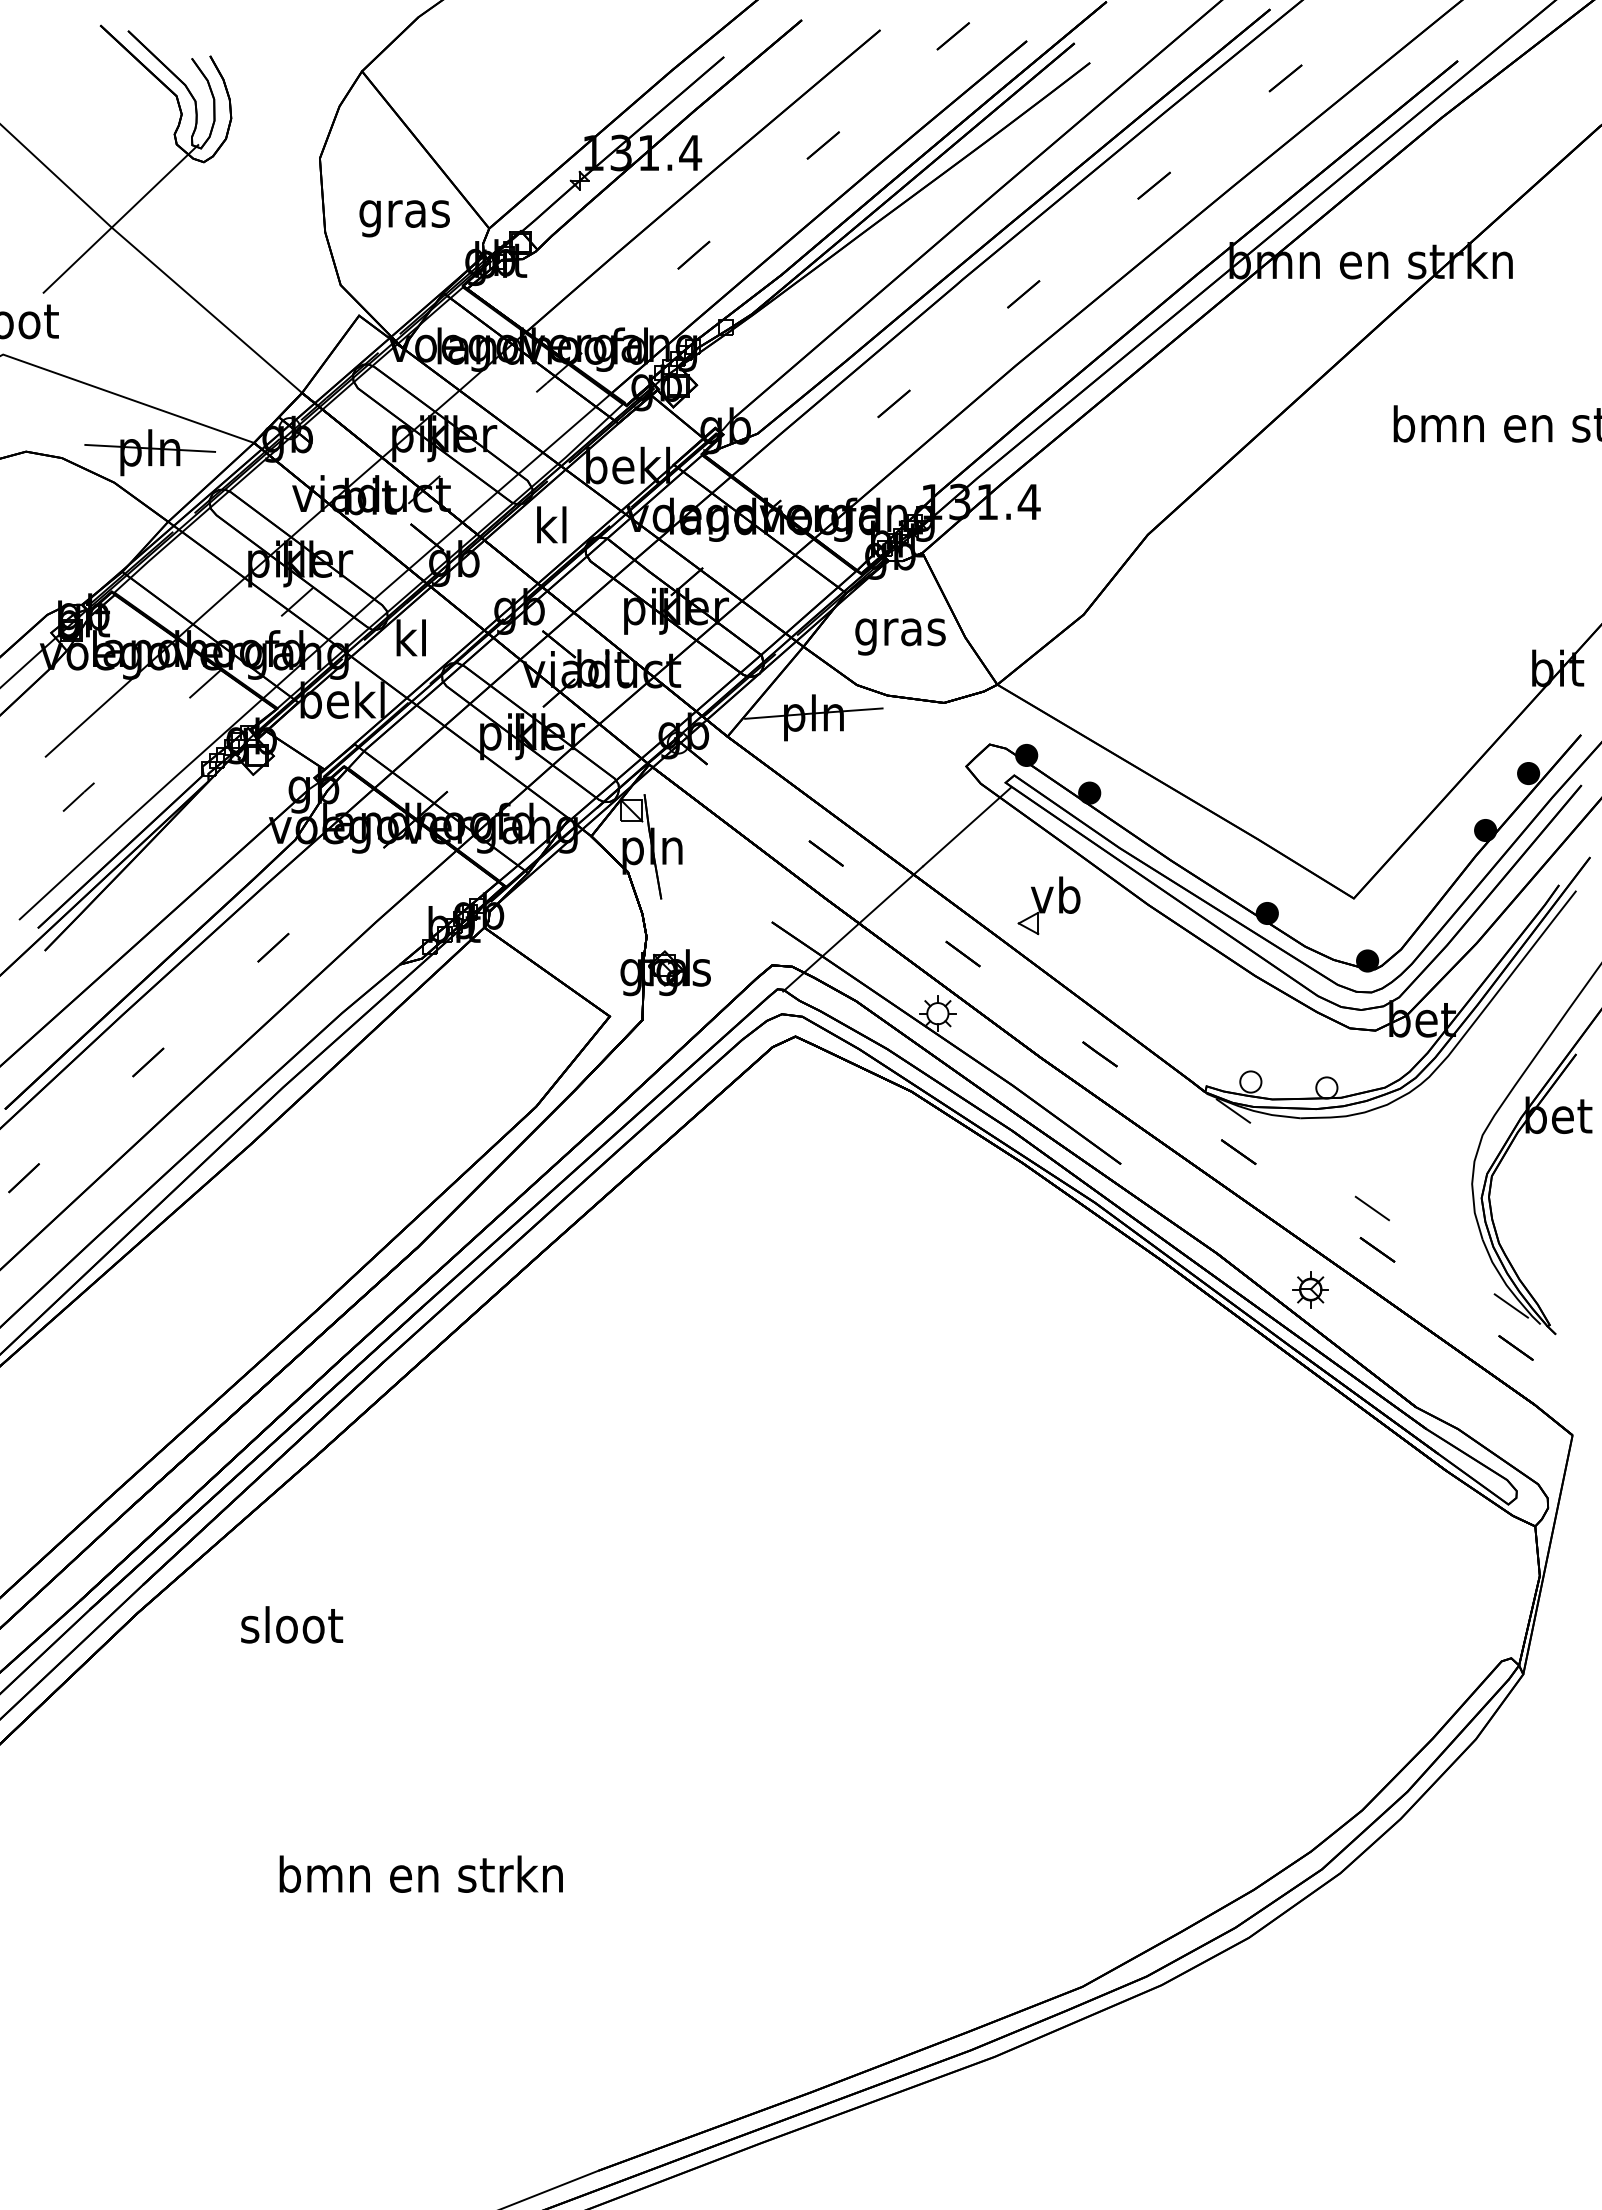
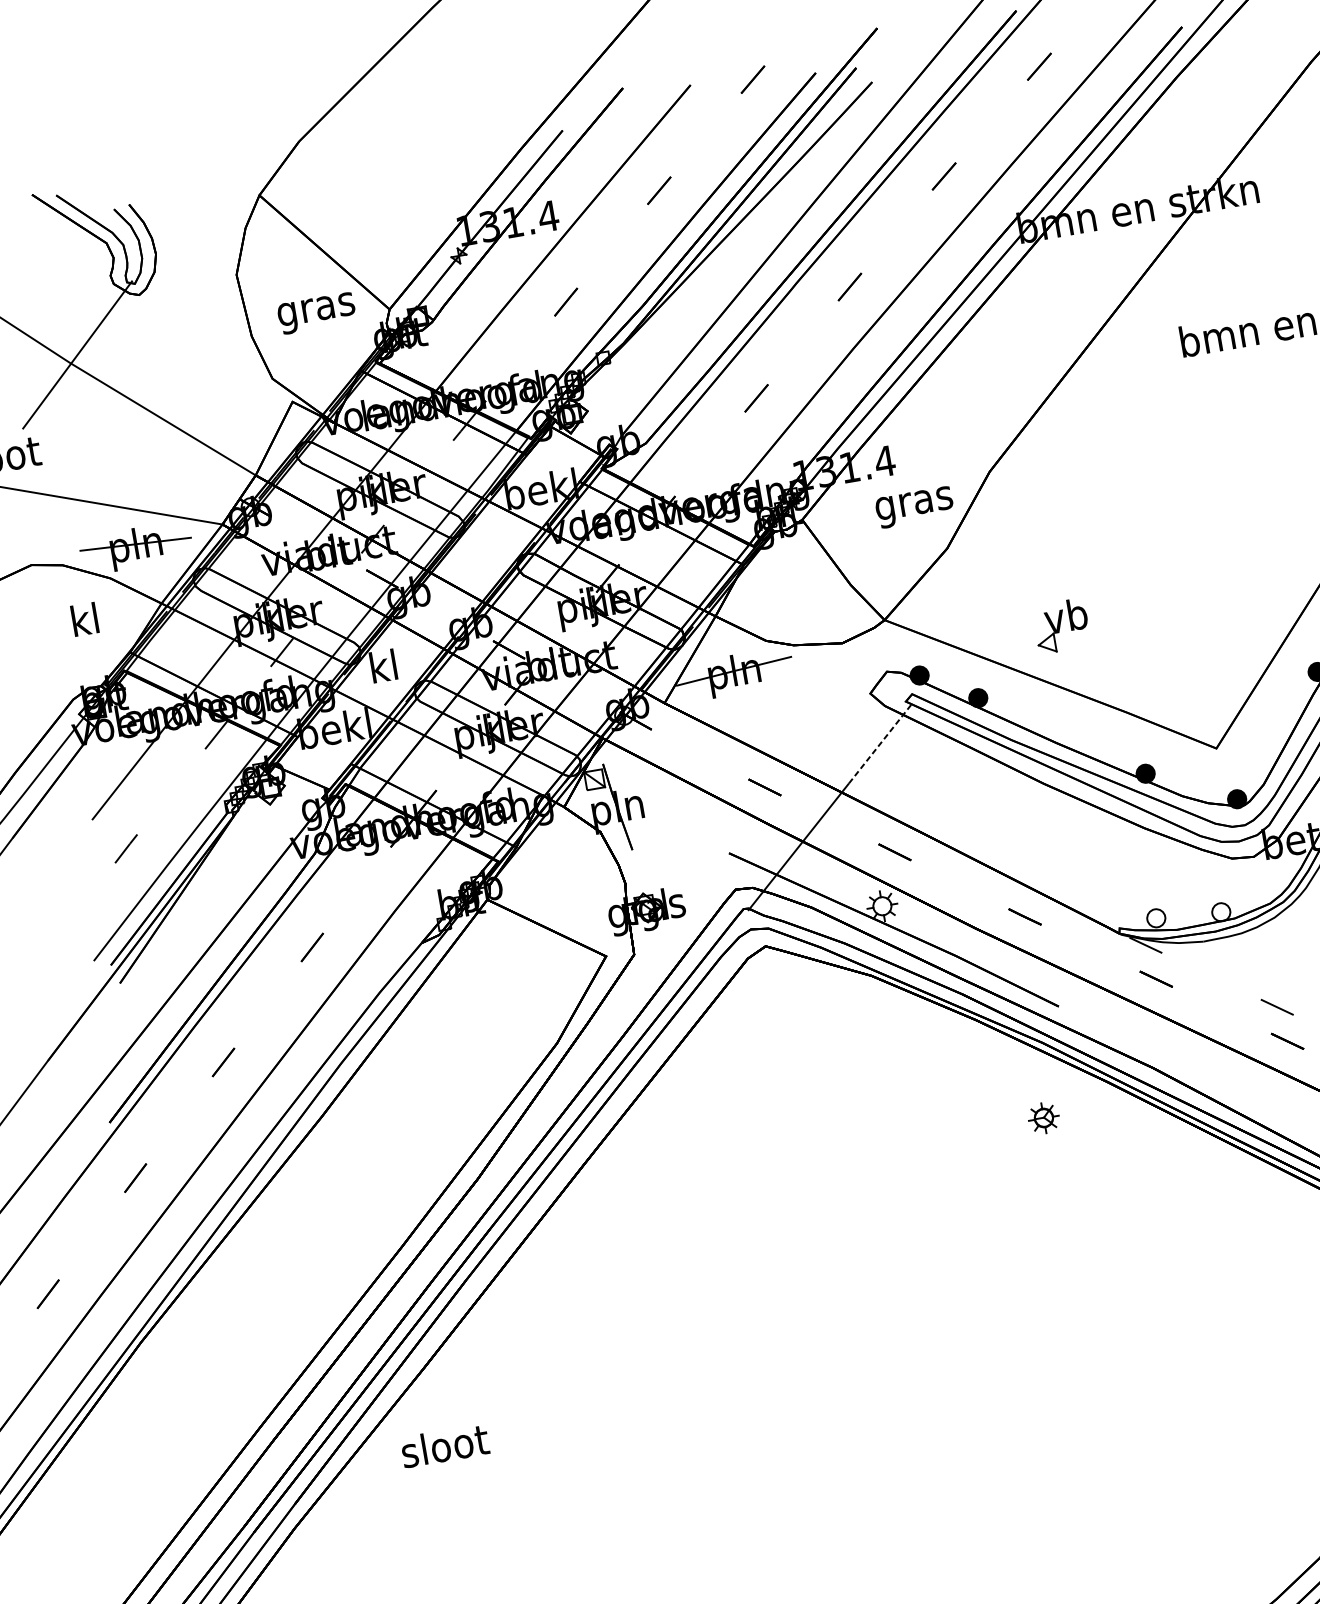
text: (551, 524) -> (84, 619), moved
text: (900, 636) -> (914, 507), moved
line: (966, 827) -> (879, 745), solid -> dashed
part: (1048, 905) -> (1061, 625), moved
part: (1310, 1289) -> (1043, 1117), moved
text: (292, 1624) -> (445, 1445), moved

